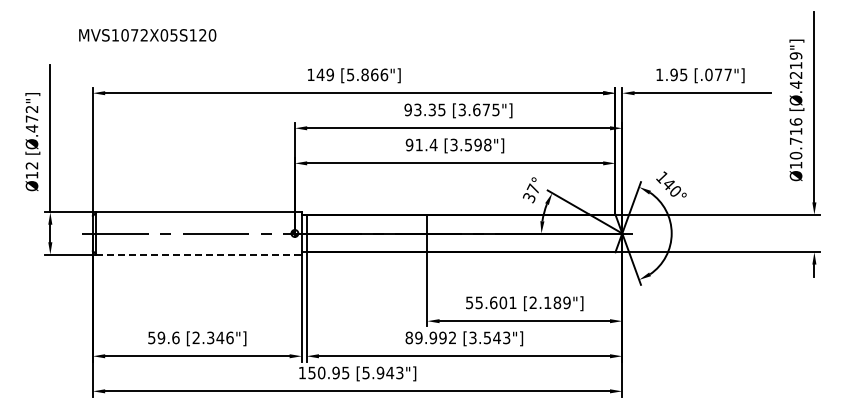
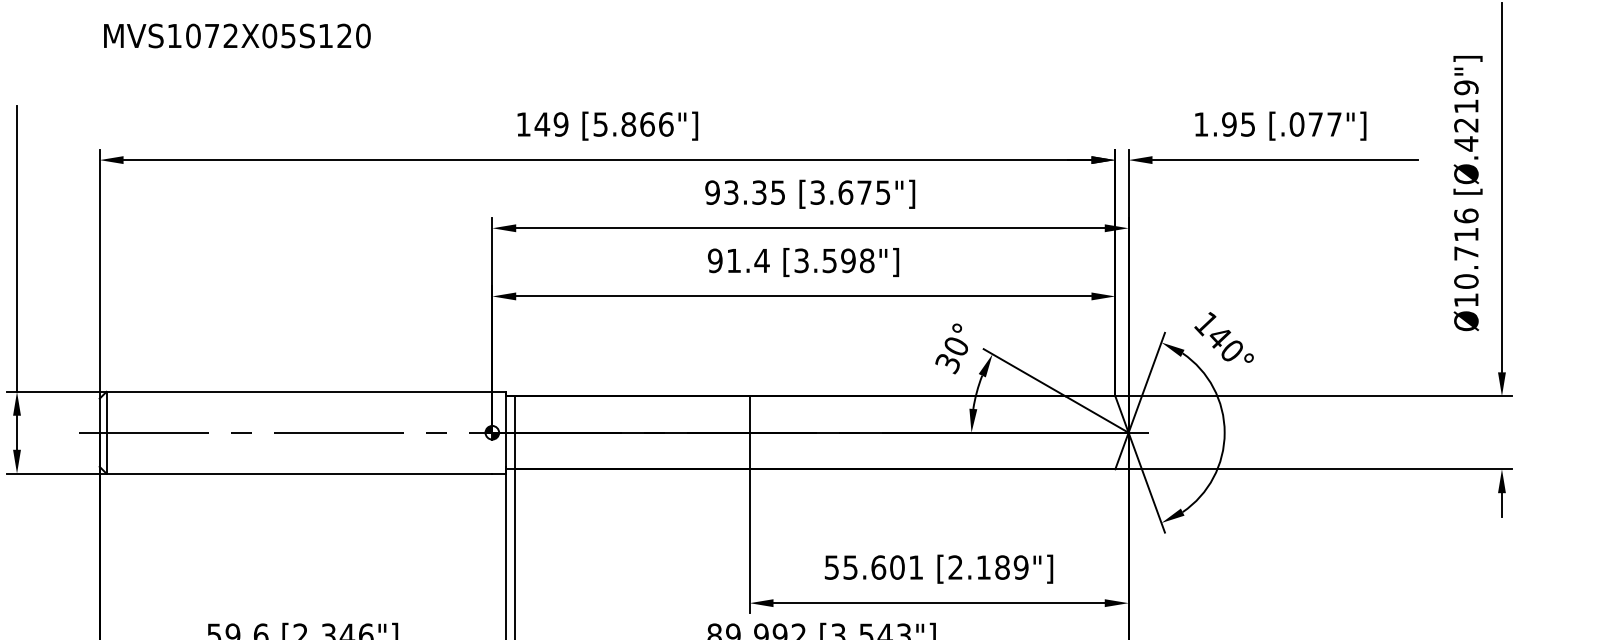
text: (147, 35) -> (236, 36), moved
text: (532, 188) -> (954, 345), 37° -> 30°
line: (196, 254) -> (301, 473), dashed -> solid

